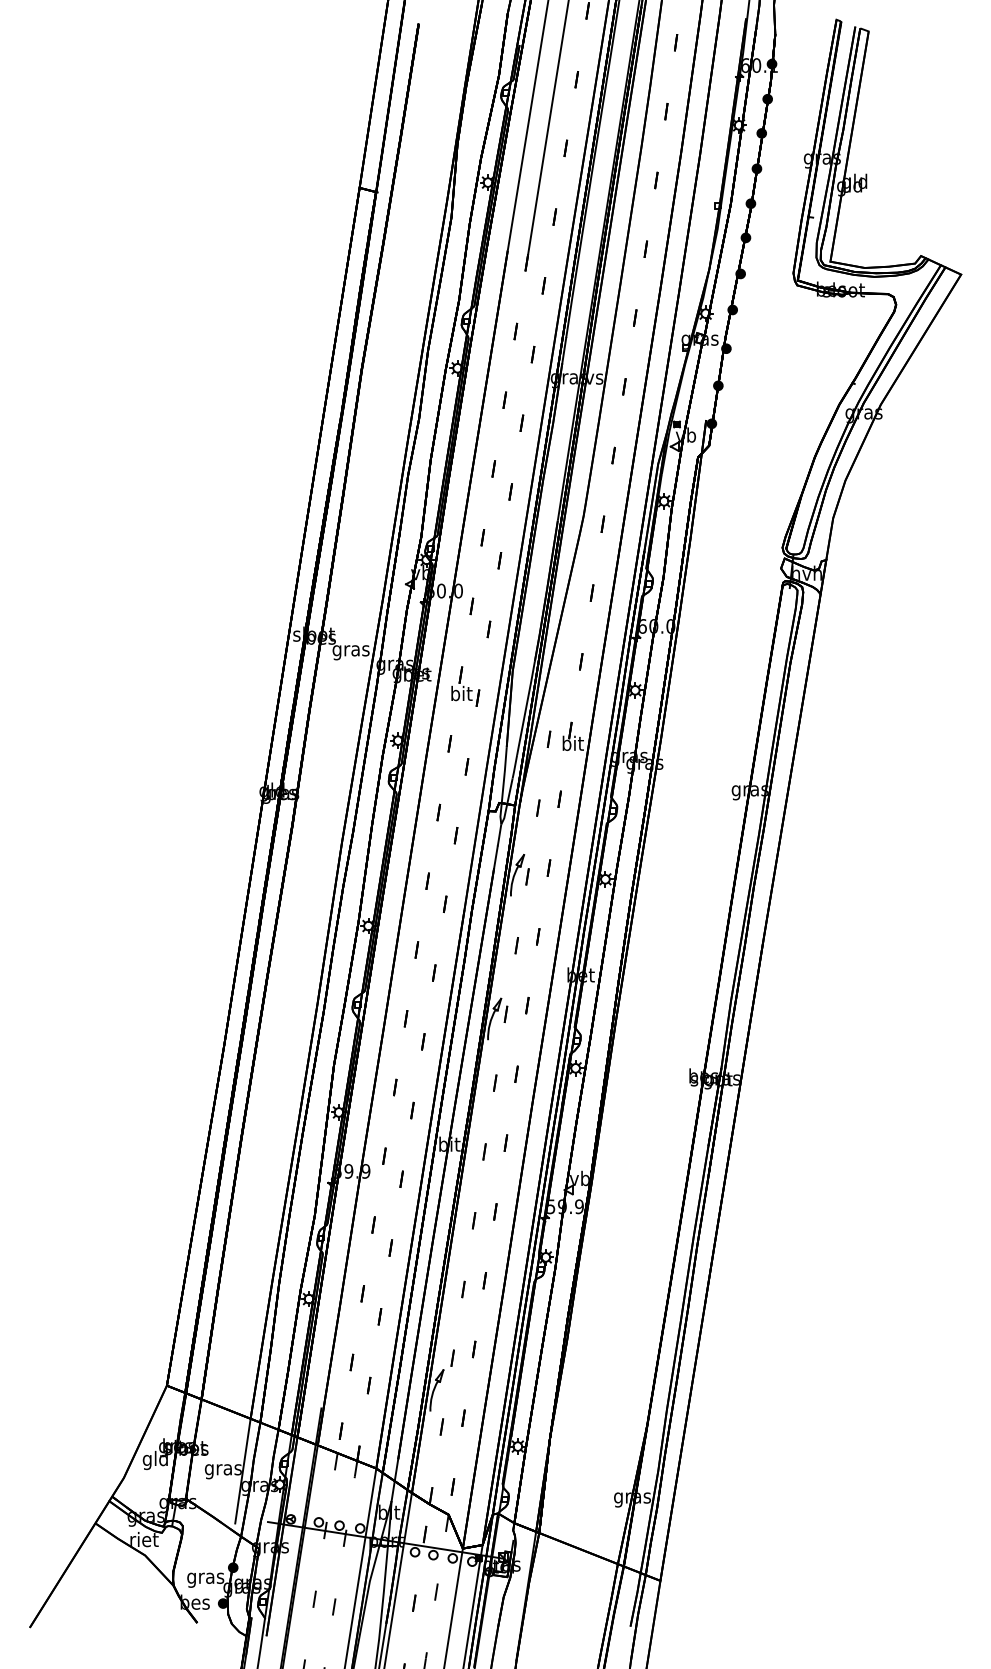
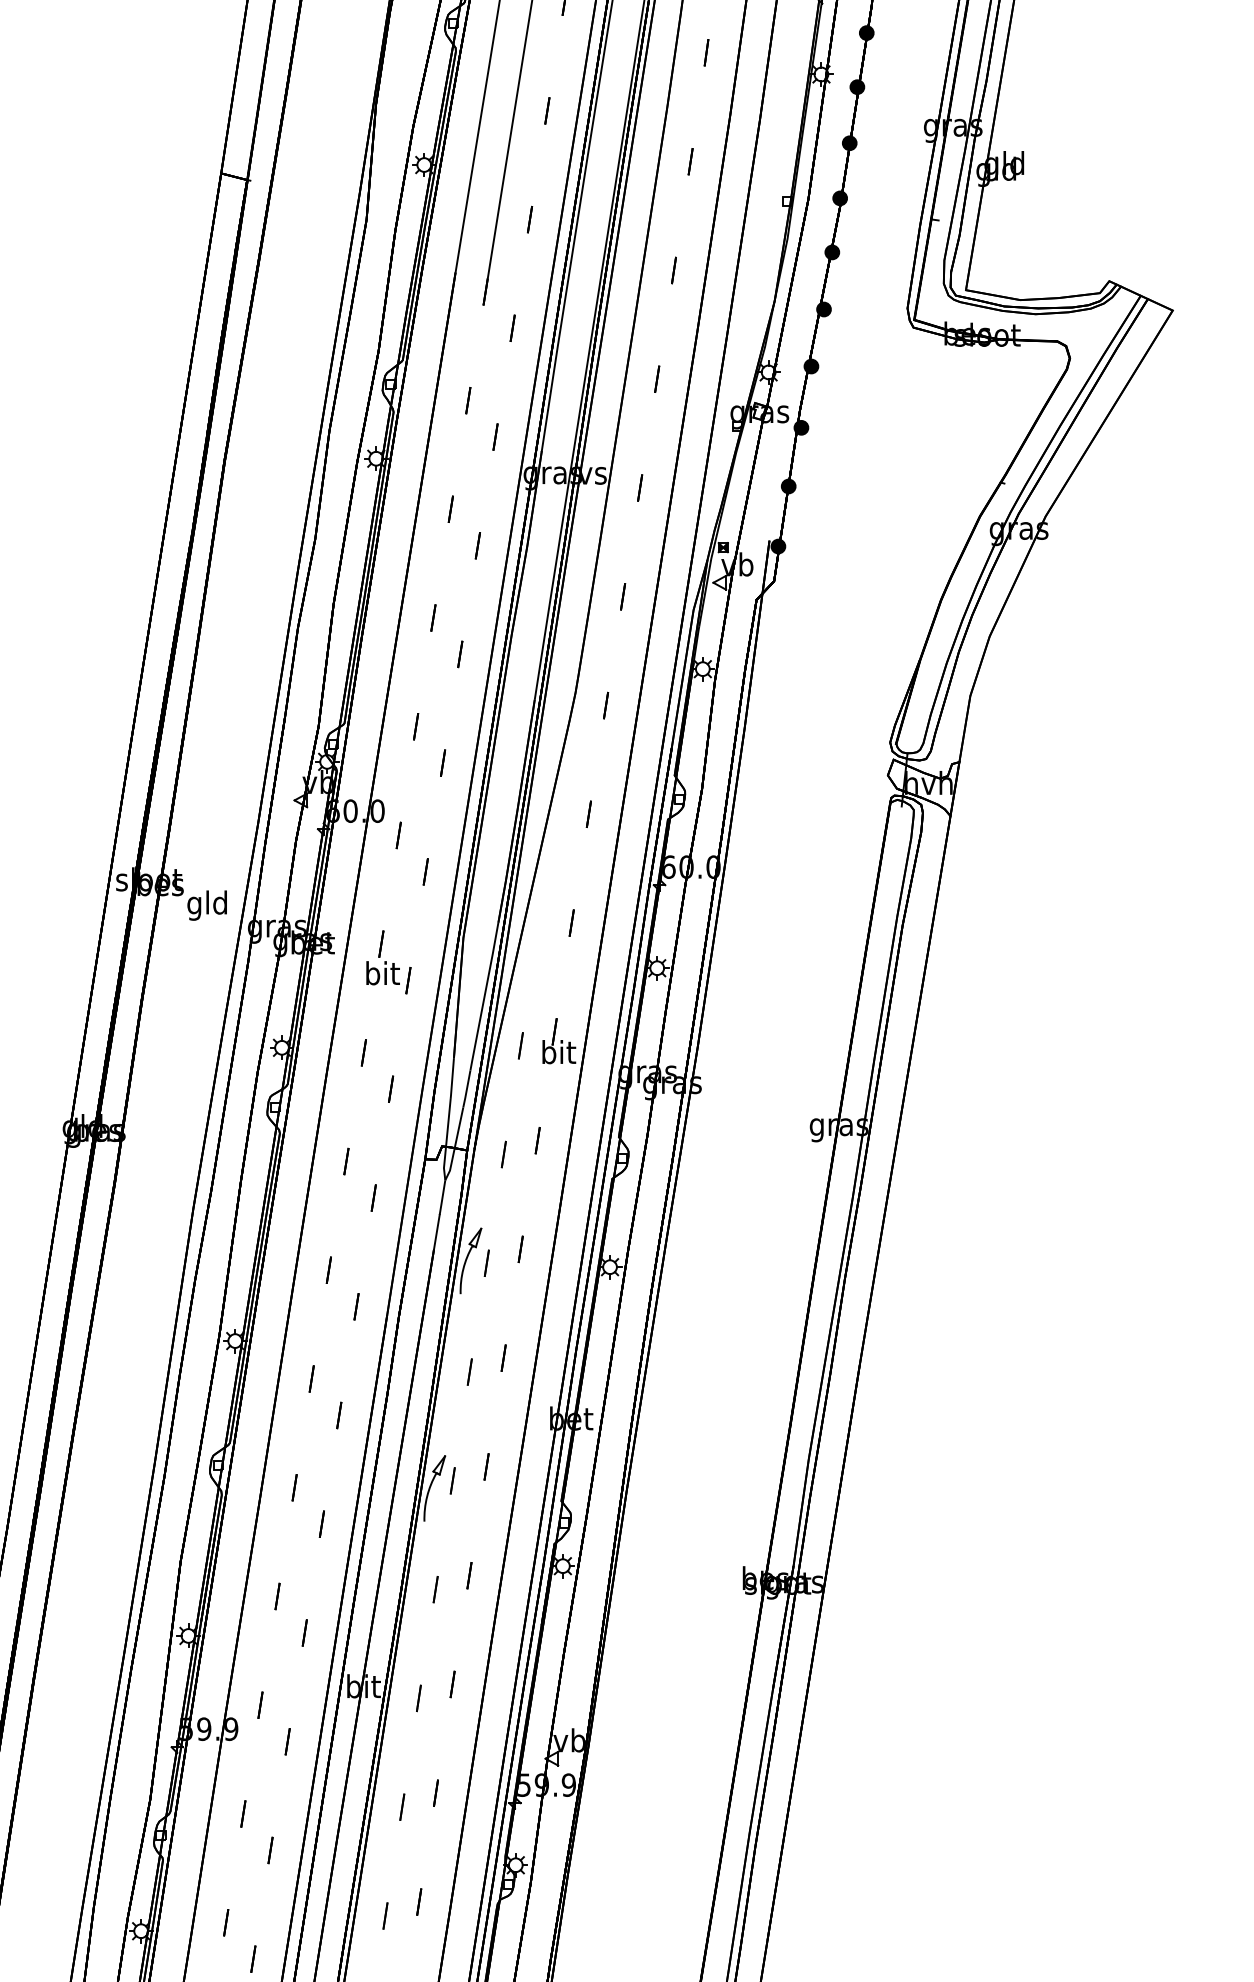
text: (350, 650) -> (206, 905), gras -> gld

